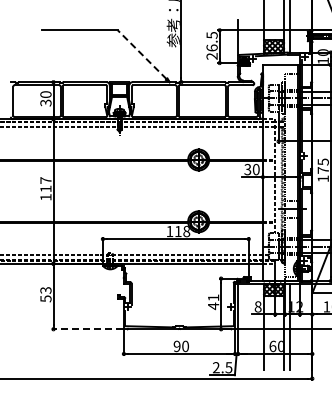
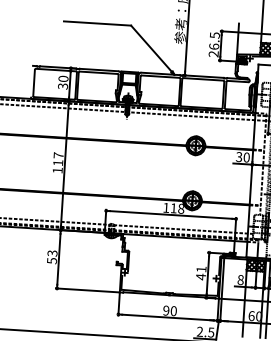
line: (142, 54) -> (151, 48), dashed -> solid
line: (87, 329) -> (87, 290), dashed -> solid

